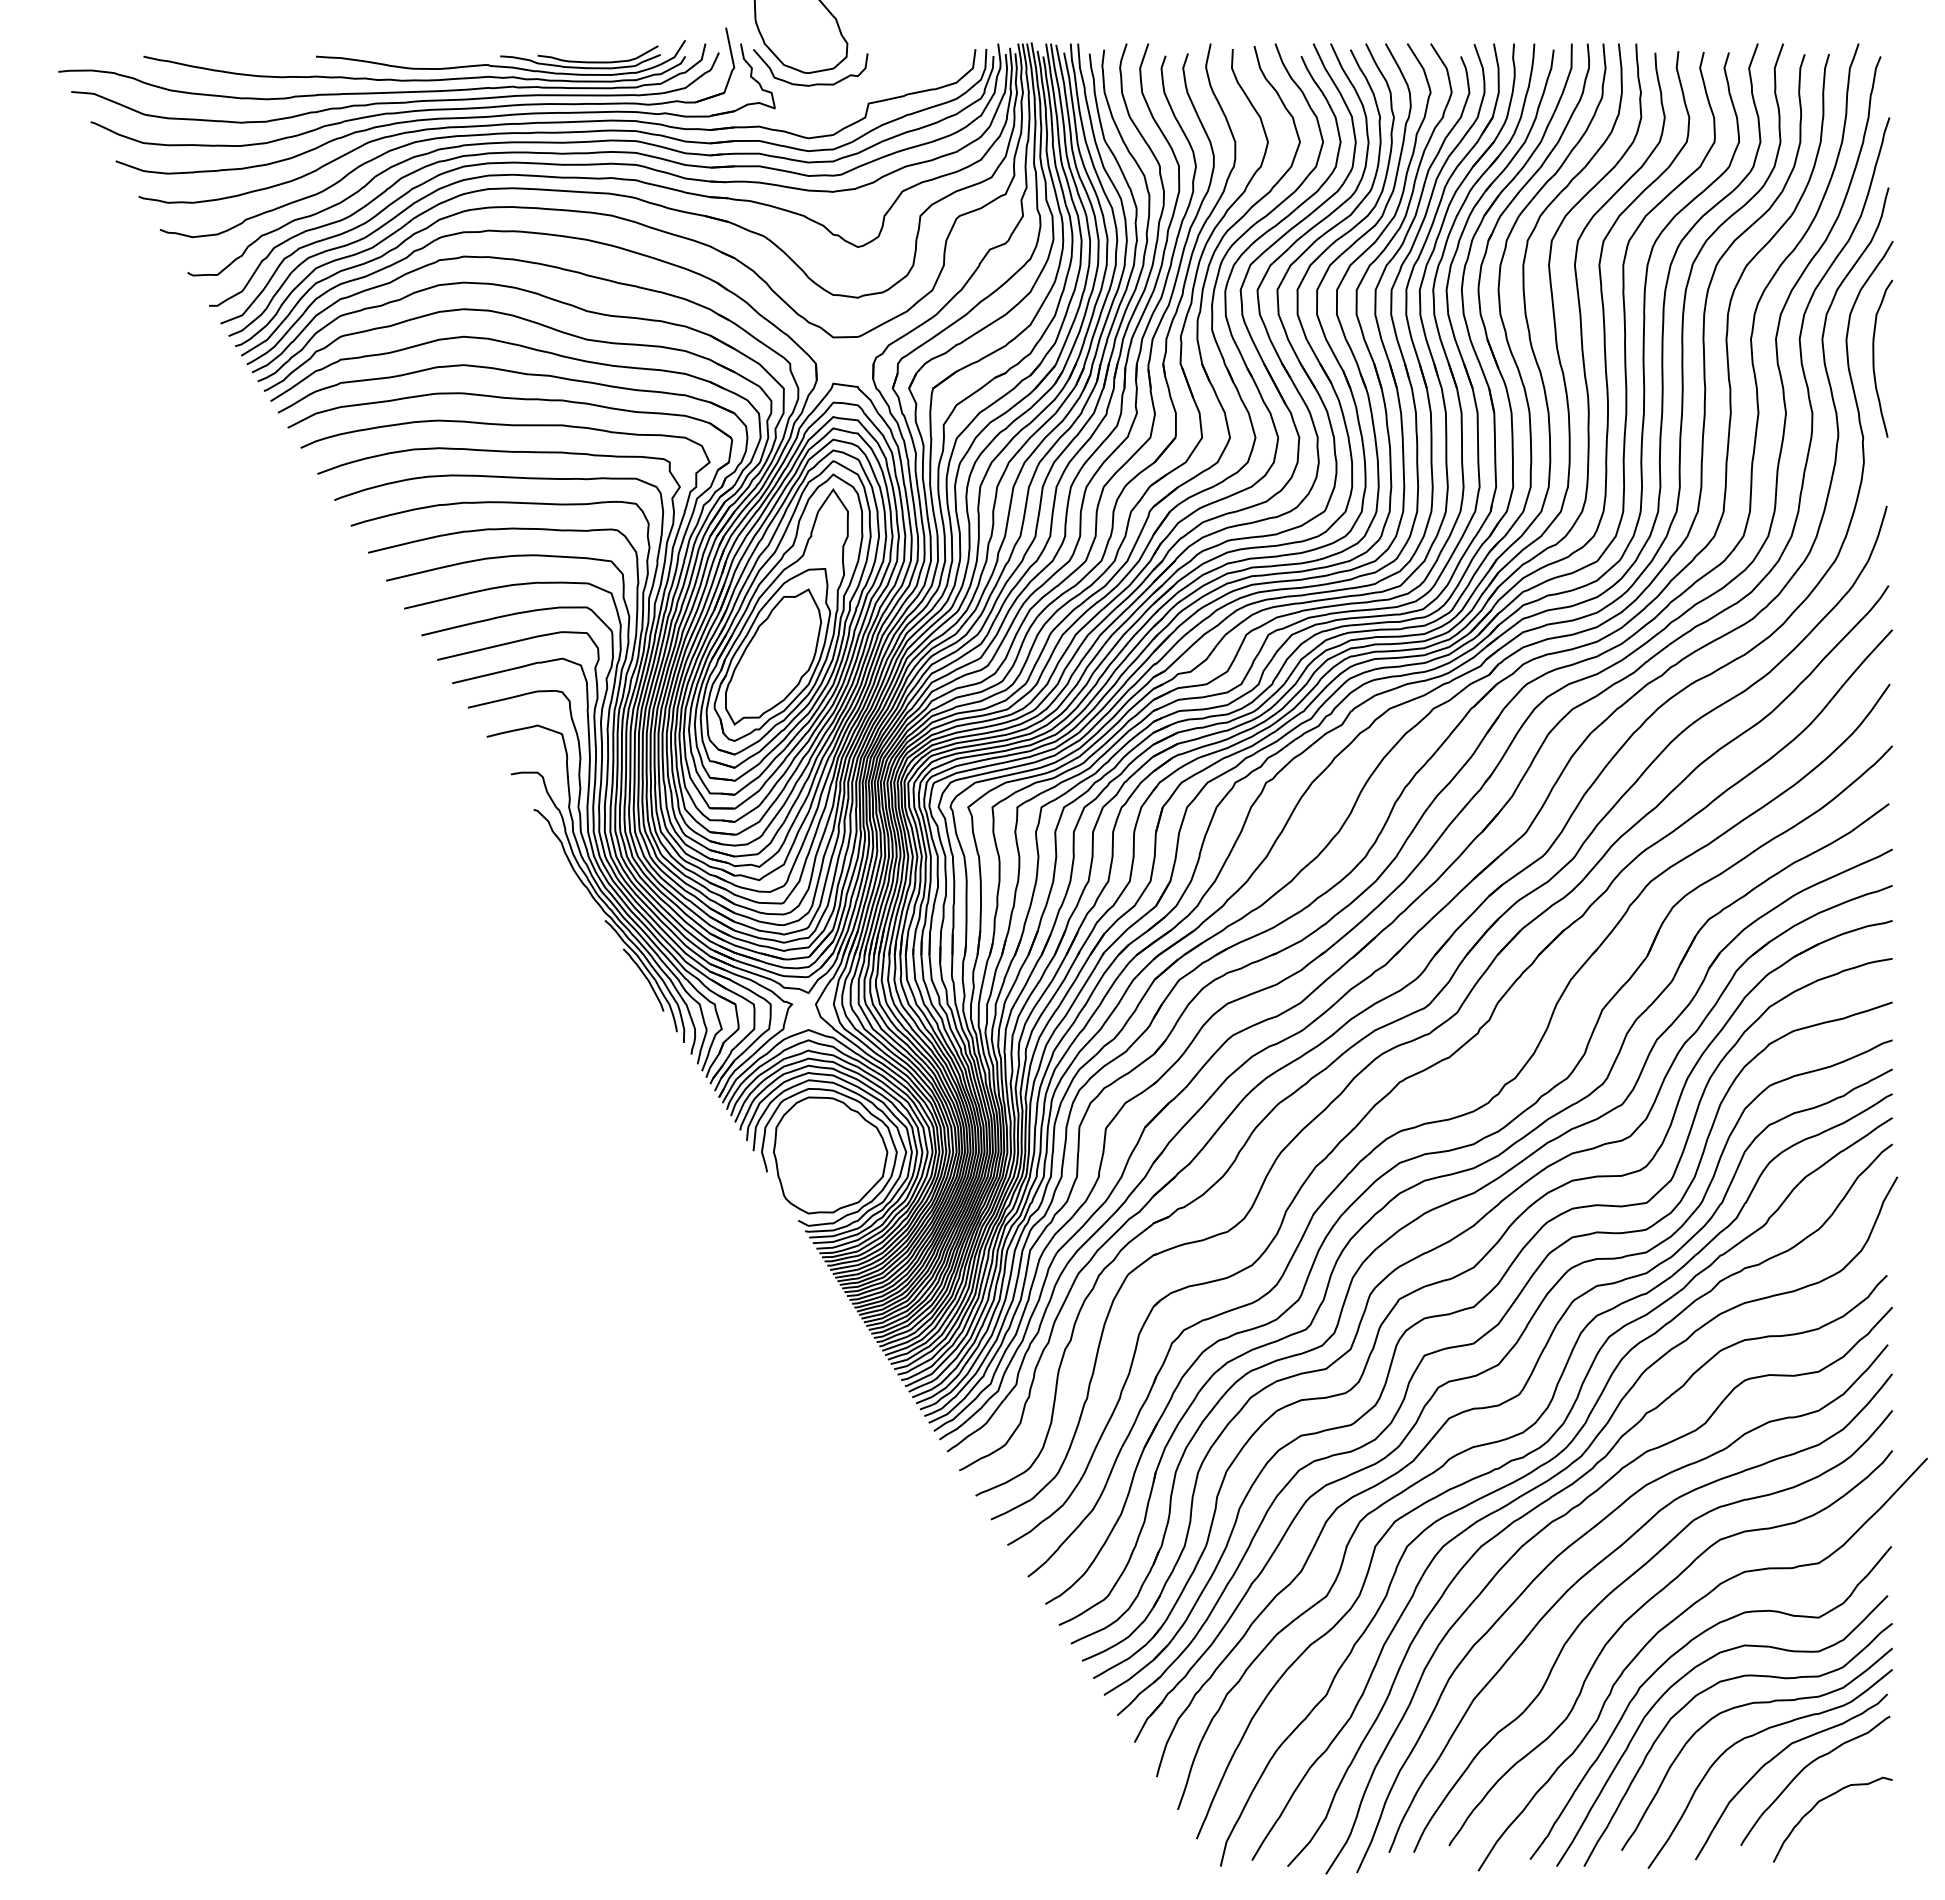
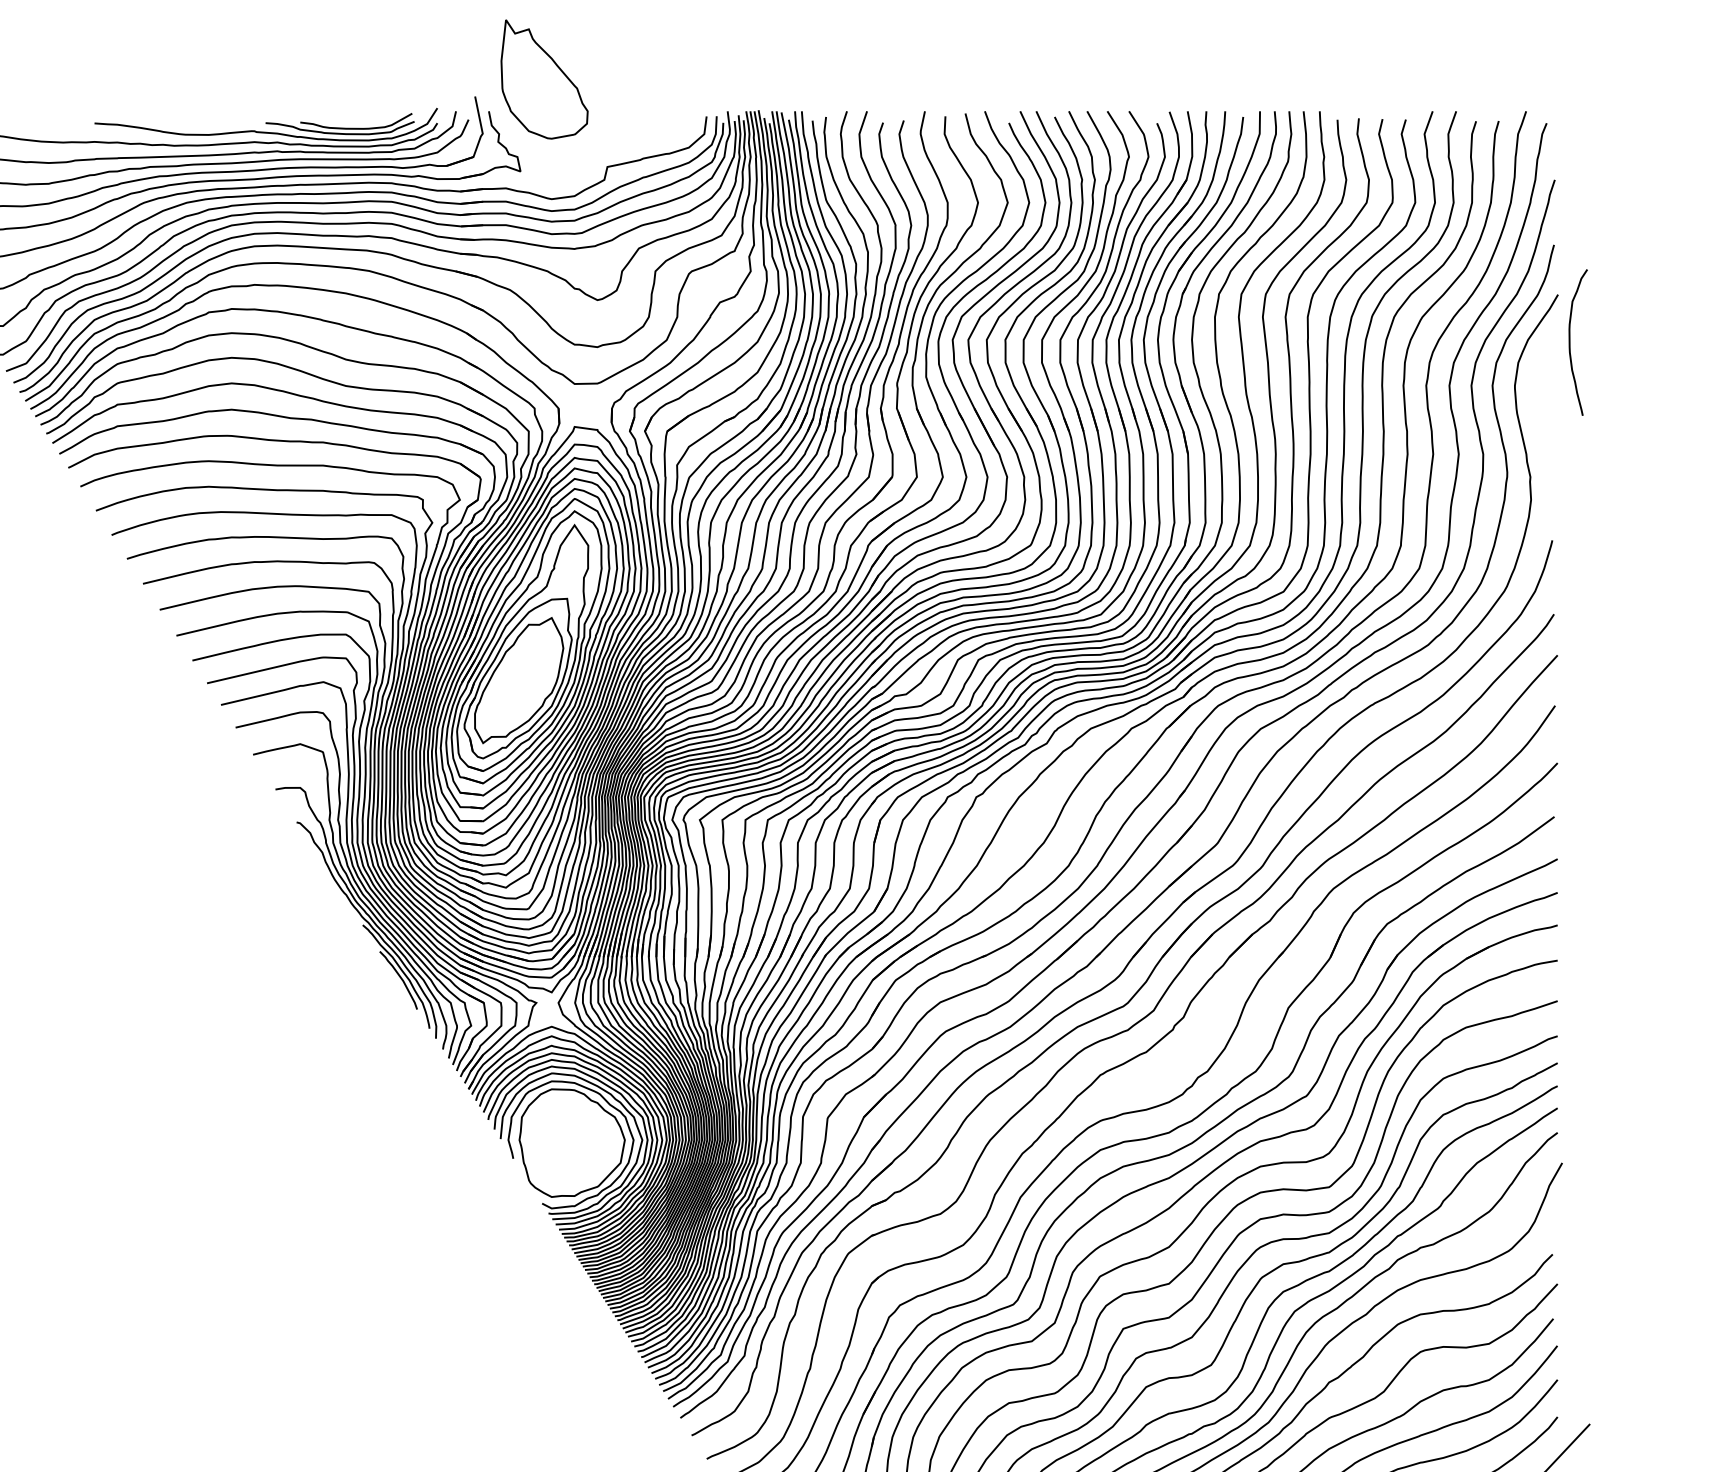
curve: (814, 83) -> (557, 148), removed
curve: (1874, 358) -> (1570, 342), moved

